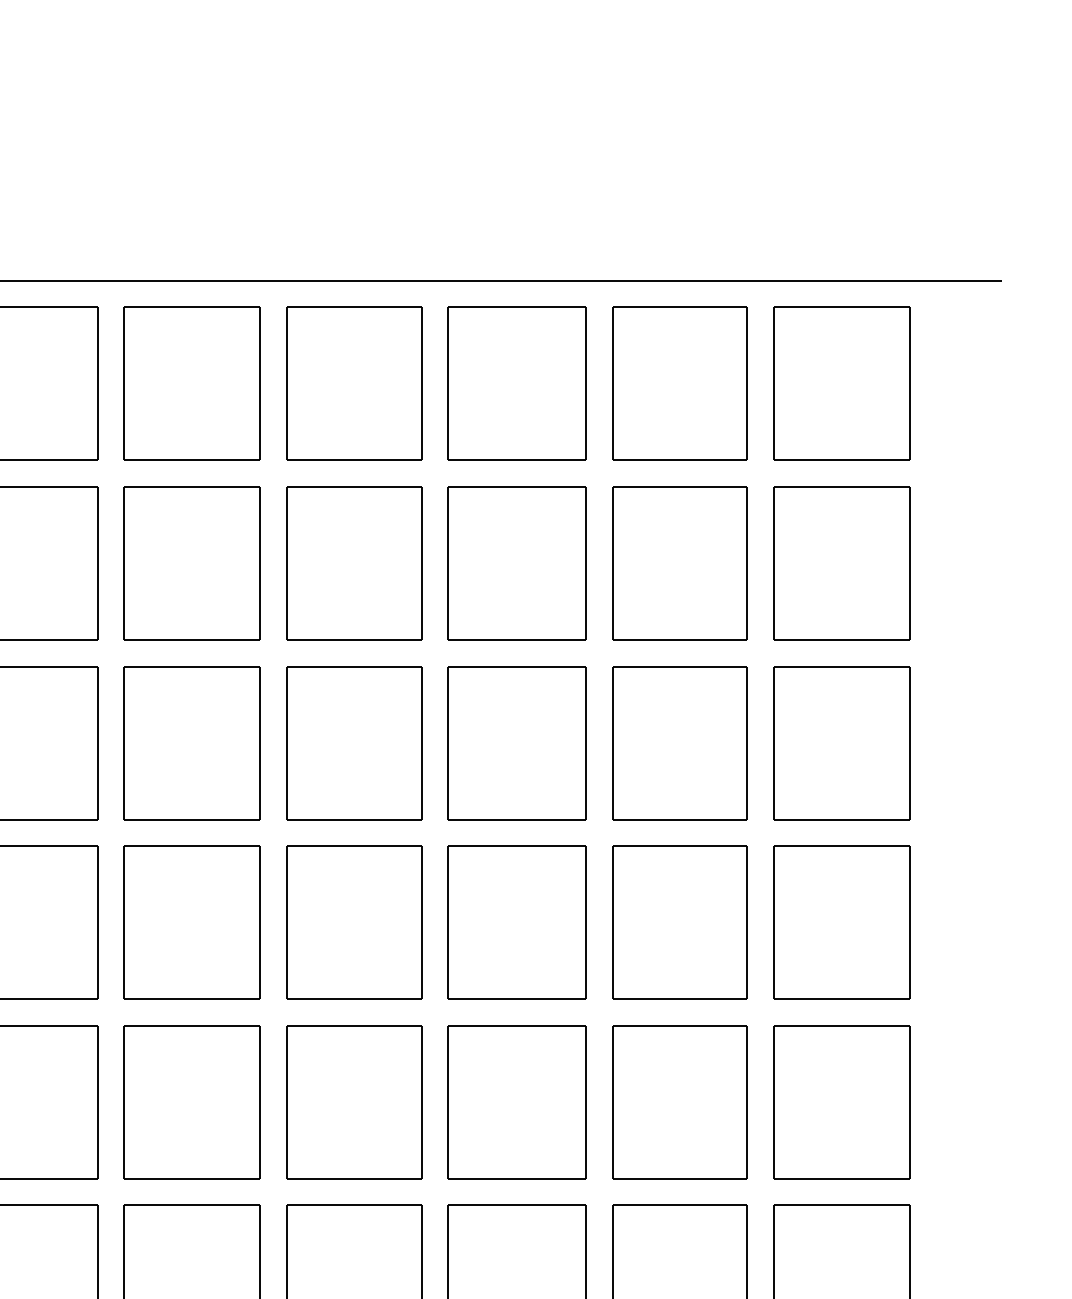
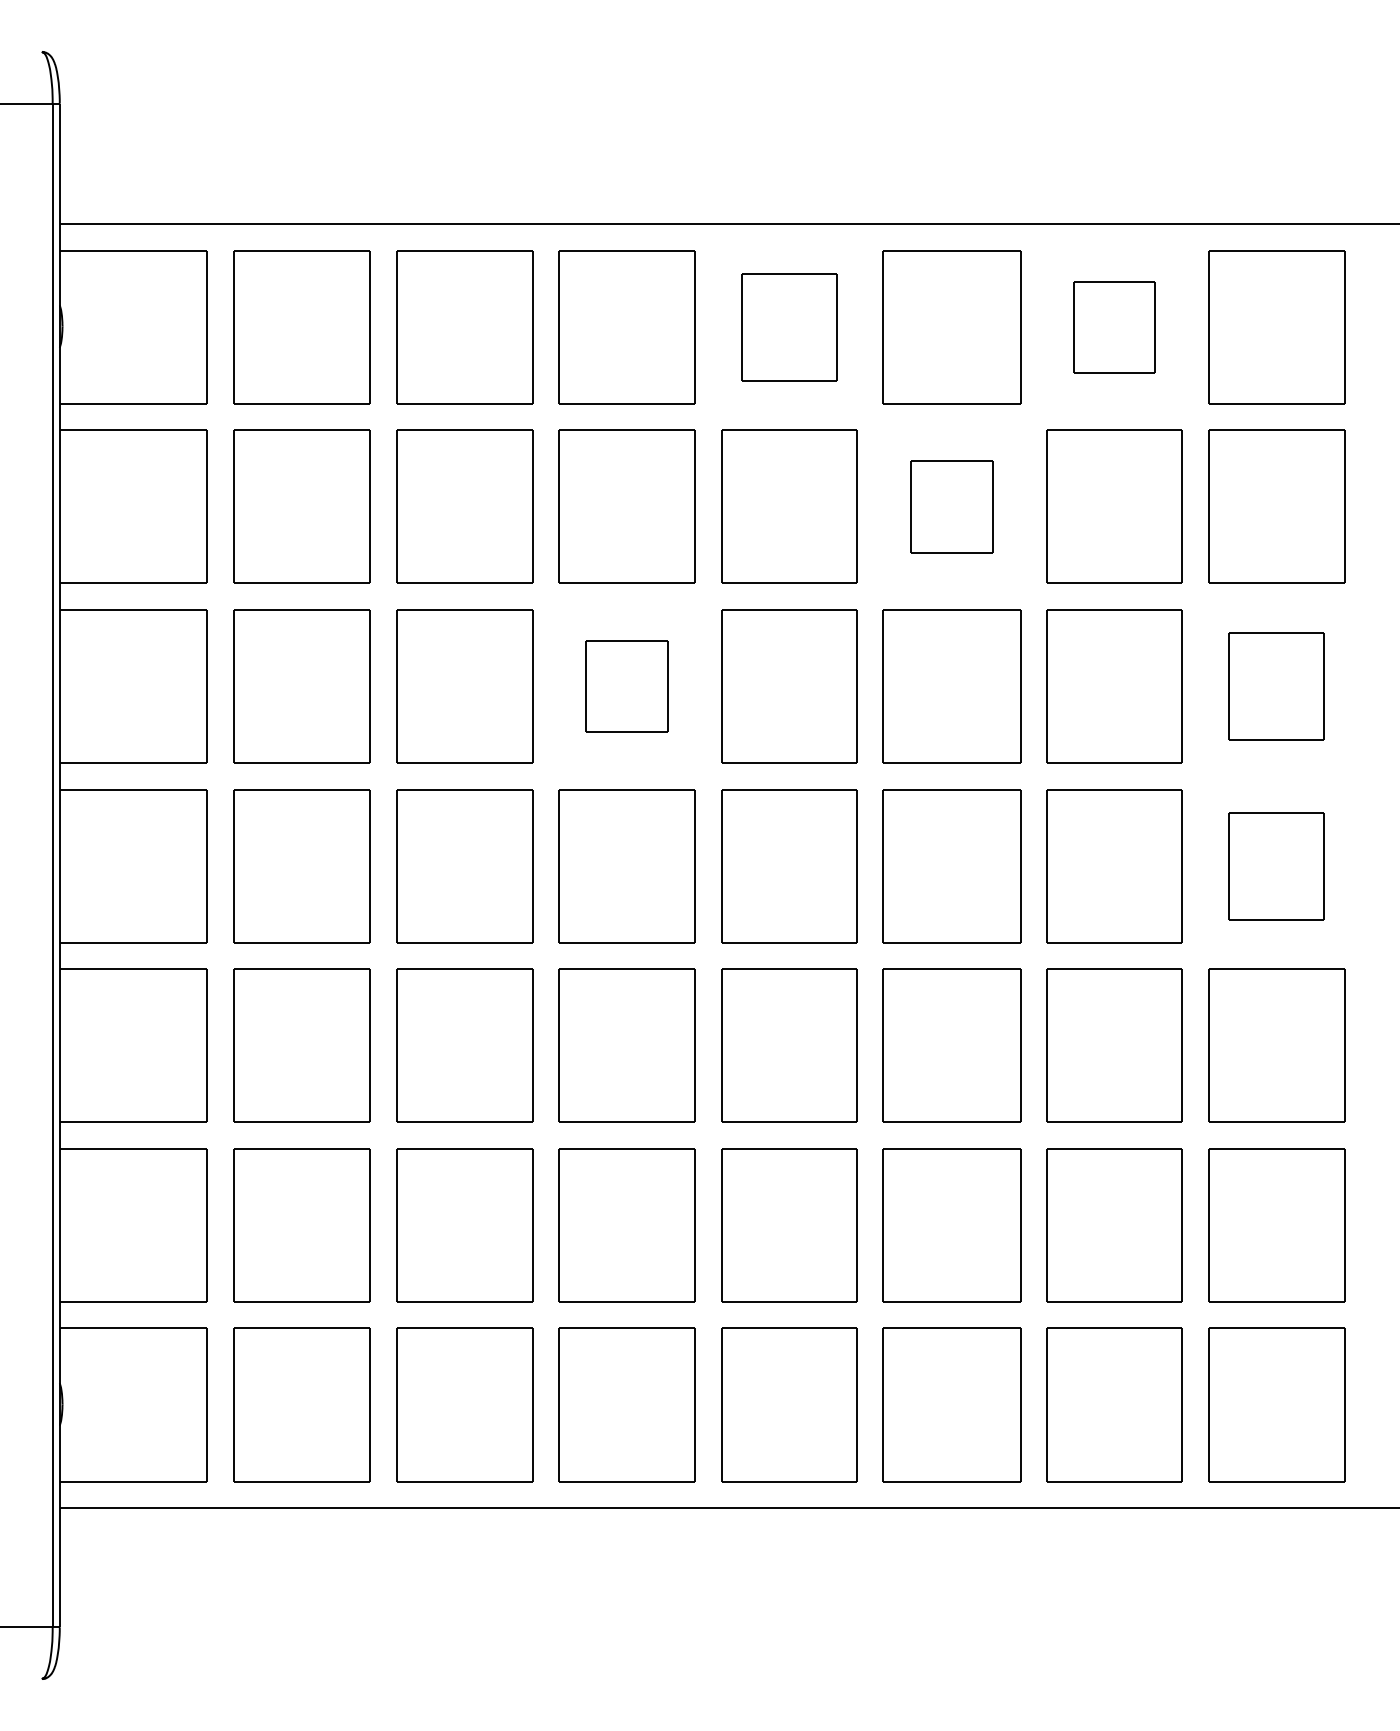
part: (354, 384) -> (789, 327), size x0.7
part: (679, 384) -> (1114, 327), size x0.6
part: (516, 563) -> (951, 506), size x0.6
part: (191, 743) -> (626, 686), size x0.6
part: (841, 743) -> (1276, 686), size x0.7
part: (841, 923) -> (1276, 866), size x0.7

